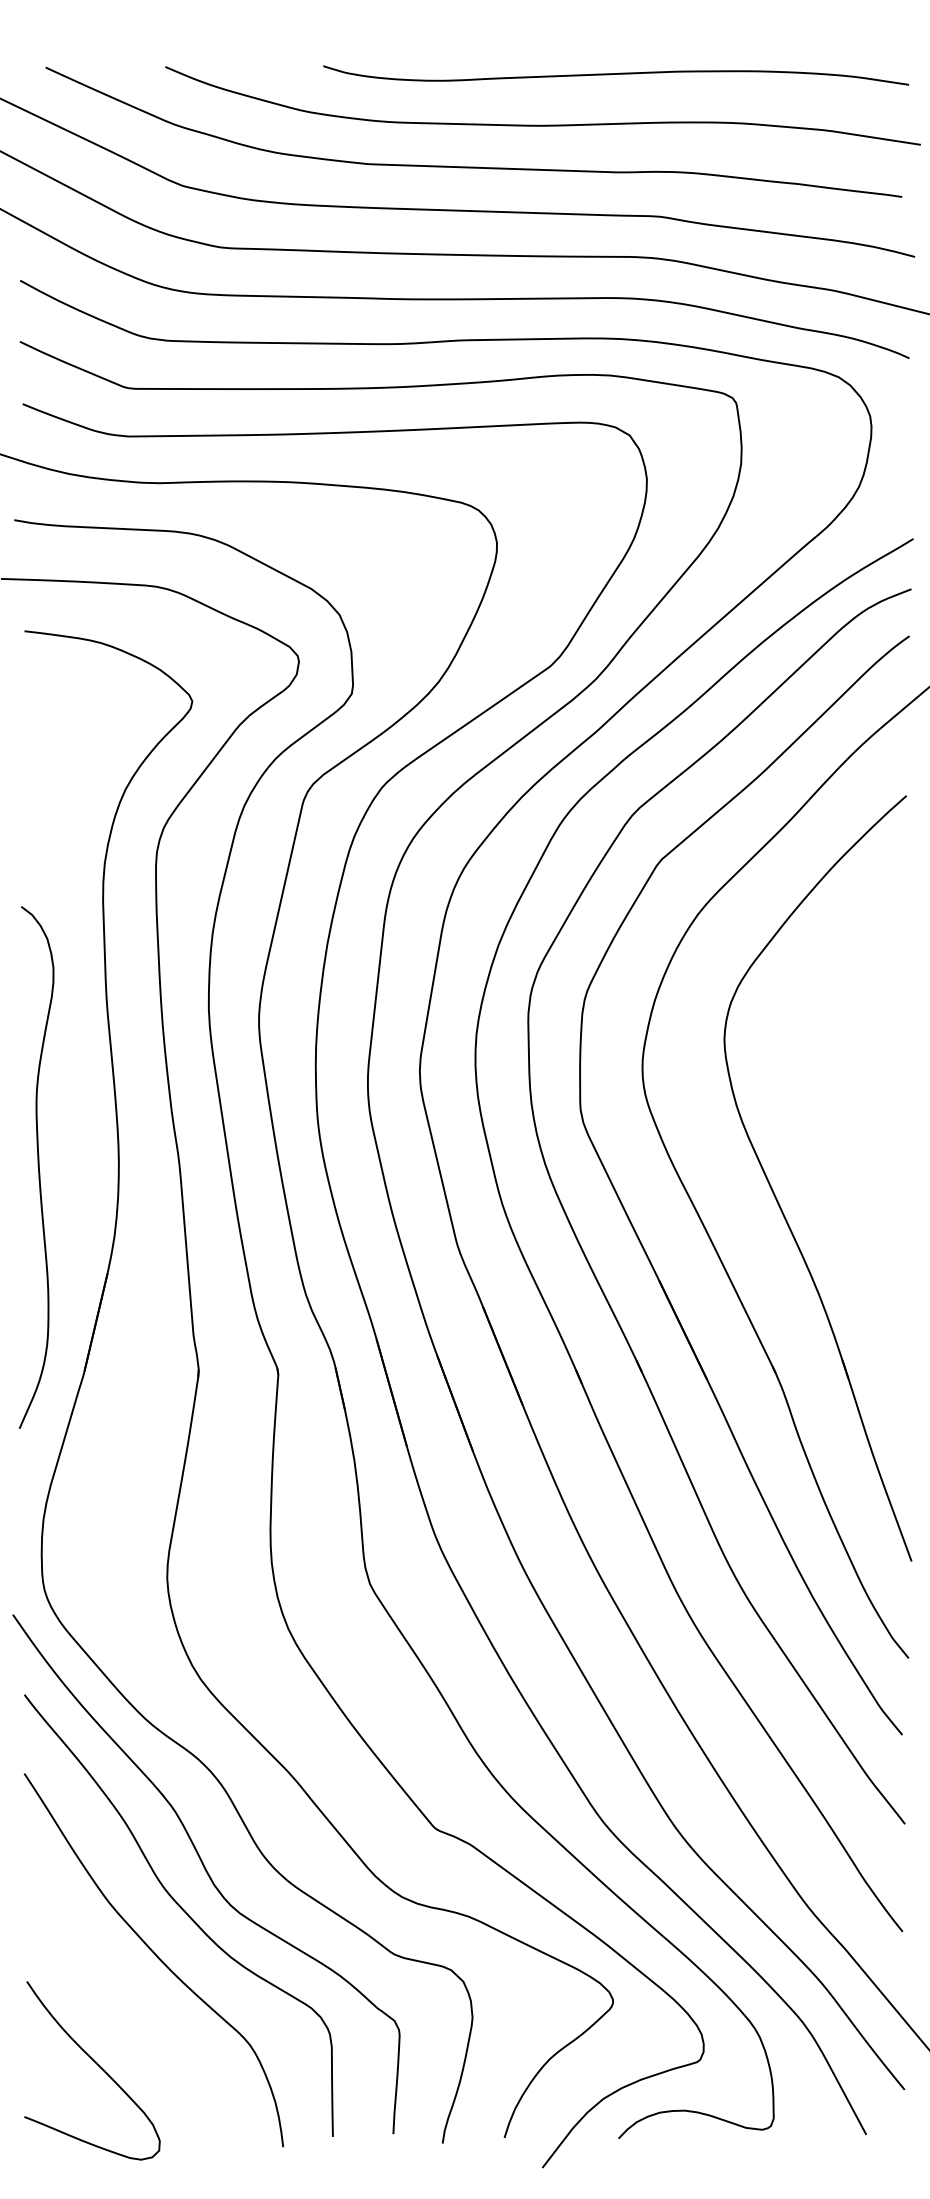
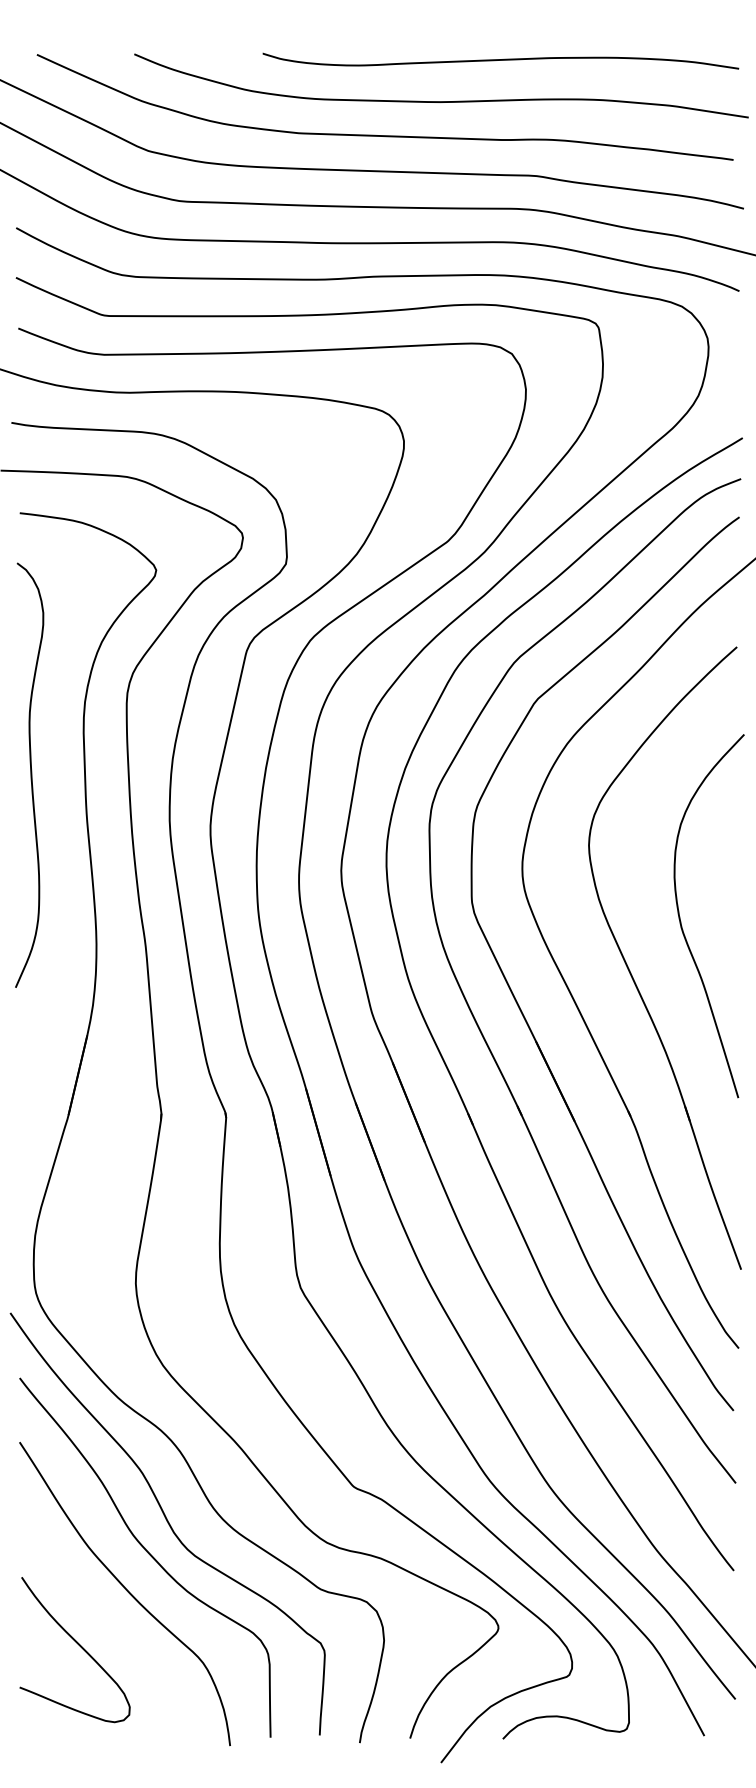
curve: (838, 1133) -> (681, 921), added
curve: (37, 1166) -> (30, 774), moved
curve: (96, 2065) -> (78, 1645), moved

